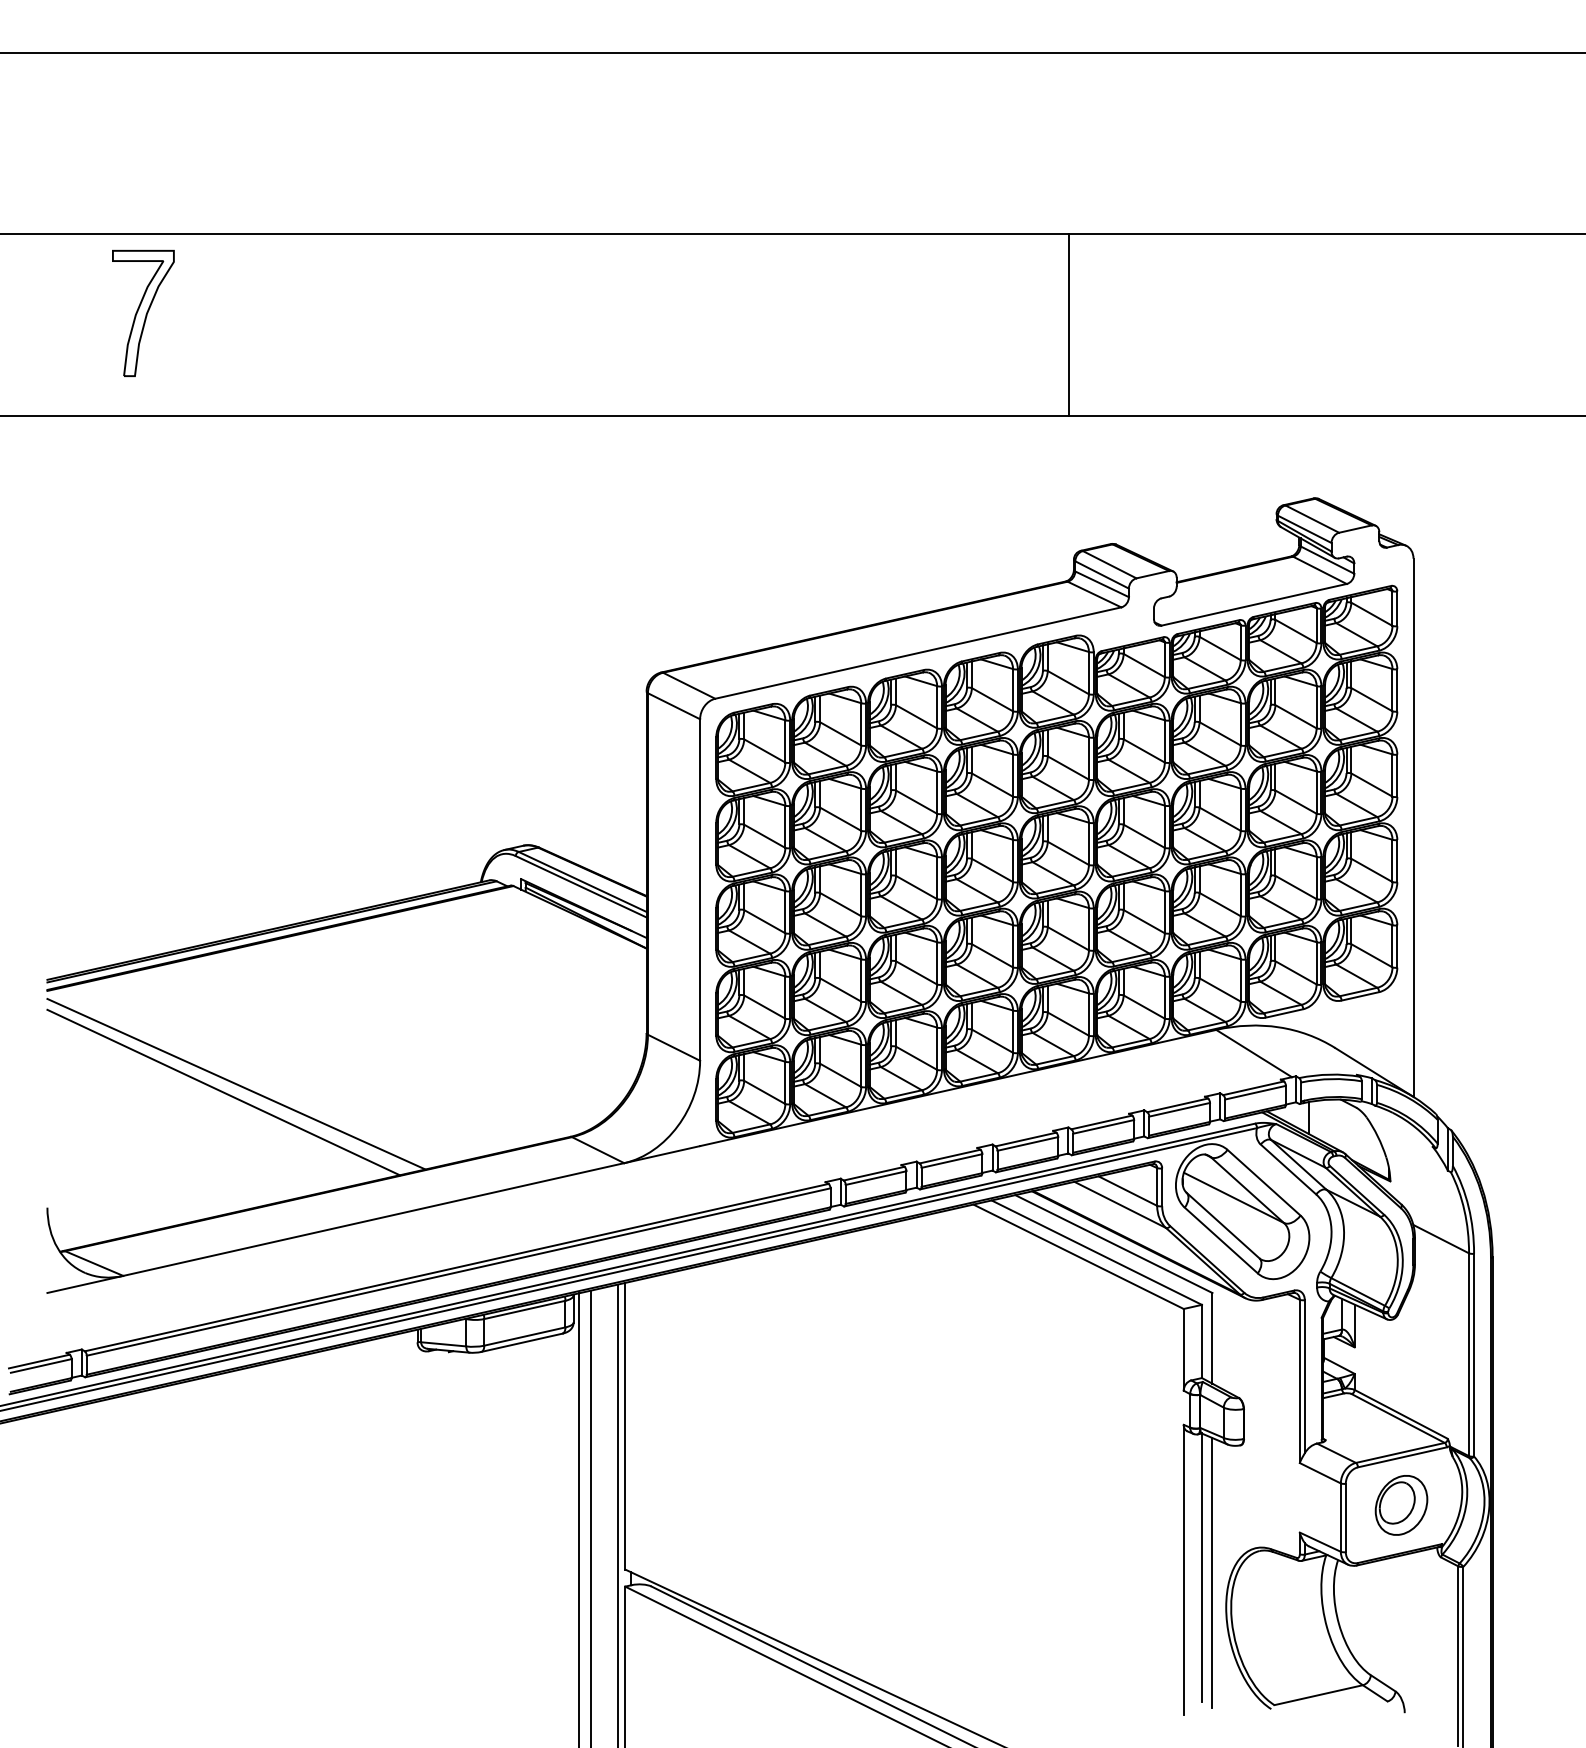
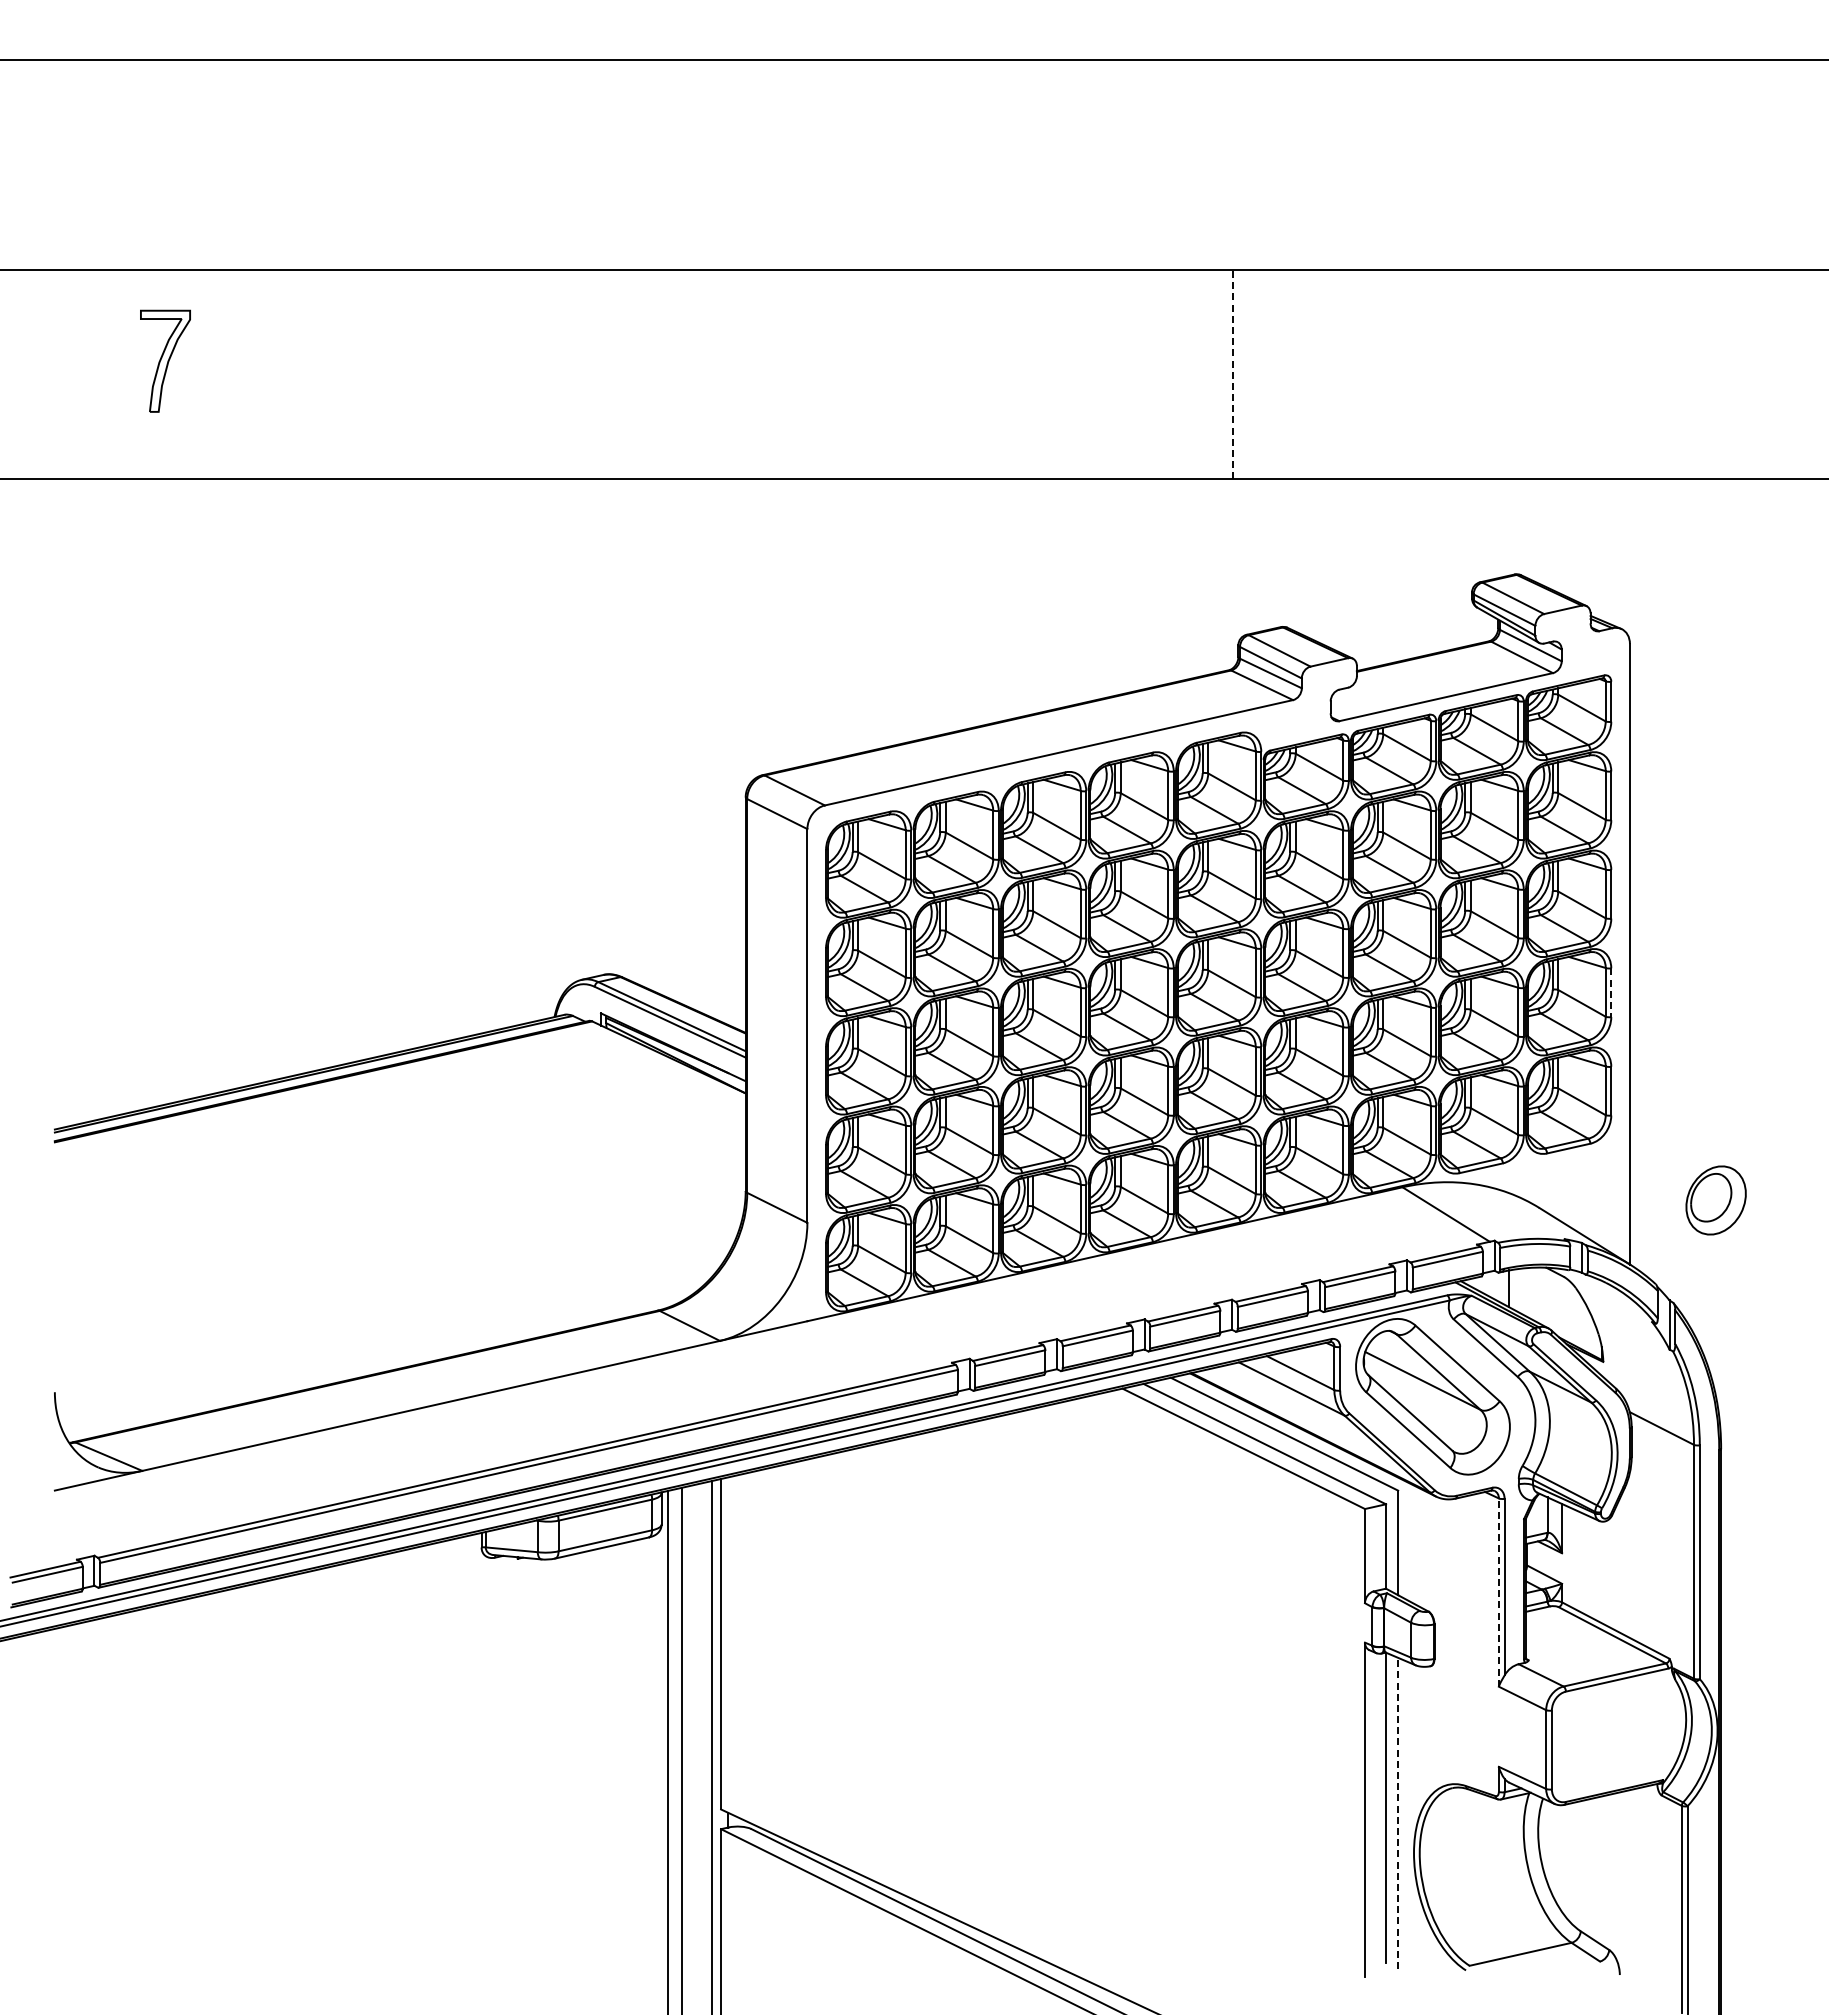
part: (143, 313) -> (165, 361), size x0.7
line: (1069, 324) -> (1233, 374), solid -> dashed
line: (1397, 861) -> (1611, 993), solid -> dashed
line: (236, 1083) -> (272, 1249), removed
line: (223, 1092) -> (257, 1259), removed
line: (1299, 1381) -> (1498, 1592), solid -> dashed
part: (1400, 1505) -> (1715, 1200), moved
line: (1212, 1573) -> (1398, 1813), solid -> dashed

